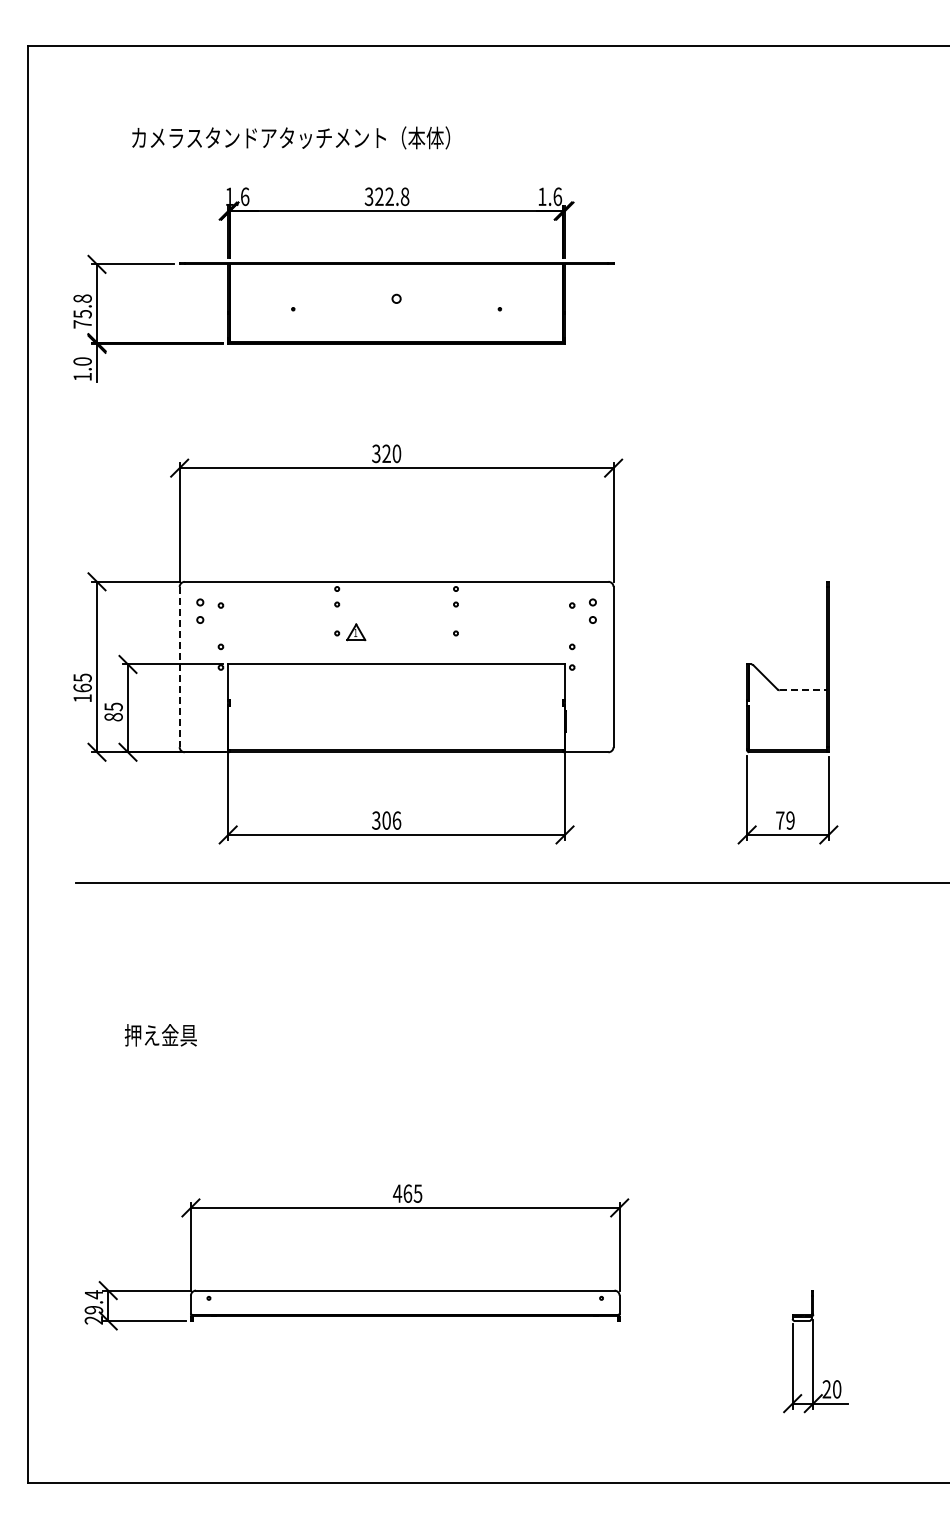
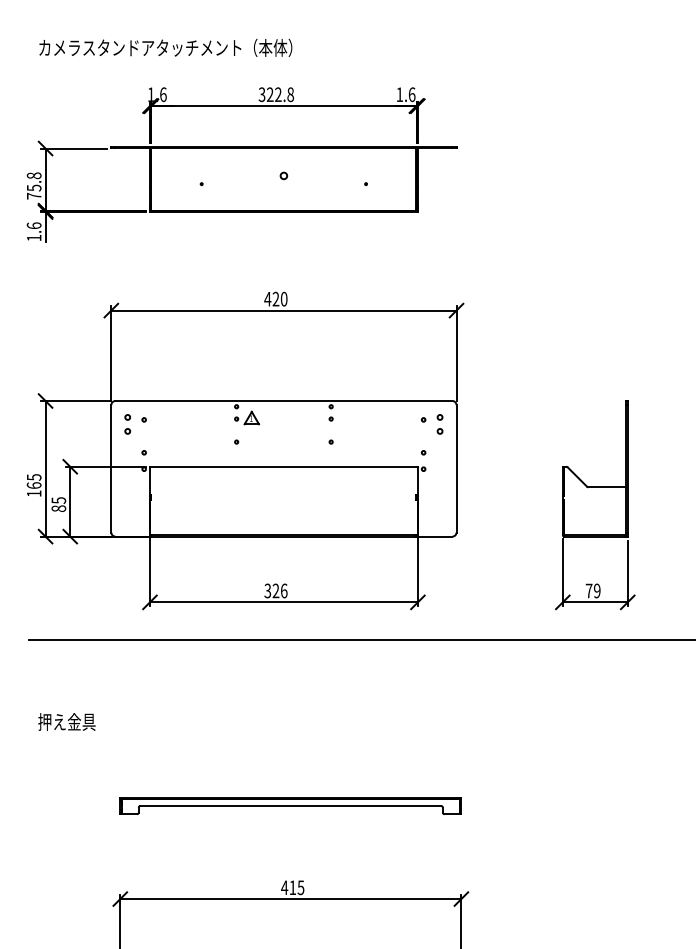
text: (291, 137) -> (166, 47), moved
text: (82, 361) -> (34, 225), 1.0 -> 1.6
text: (375, 453) -> (267, 298), 320 -> 420
part: (356, 632) -> (252, 418), moved
line: (179, 667) -> (111, 469), dashed -> solid
line: (803, 690) -> (607, 487), dashed -> solid
text: (386, 820) -> (275, 590), 306 -> 326
text: (160, 1035) -> (66, 722), moved
part: (405, 1091) -> (290, 806), added
text: (407, 1193) -> (292, 887), 465 -> 415

